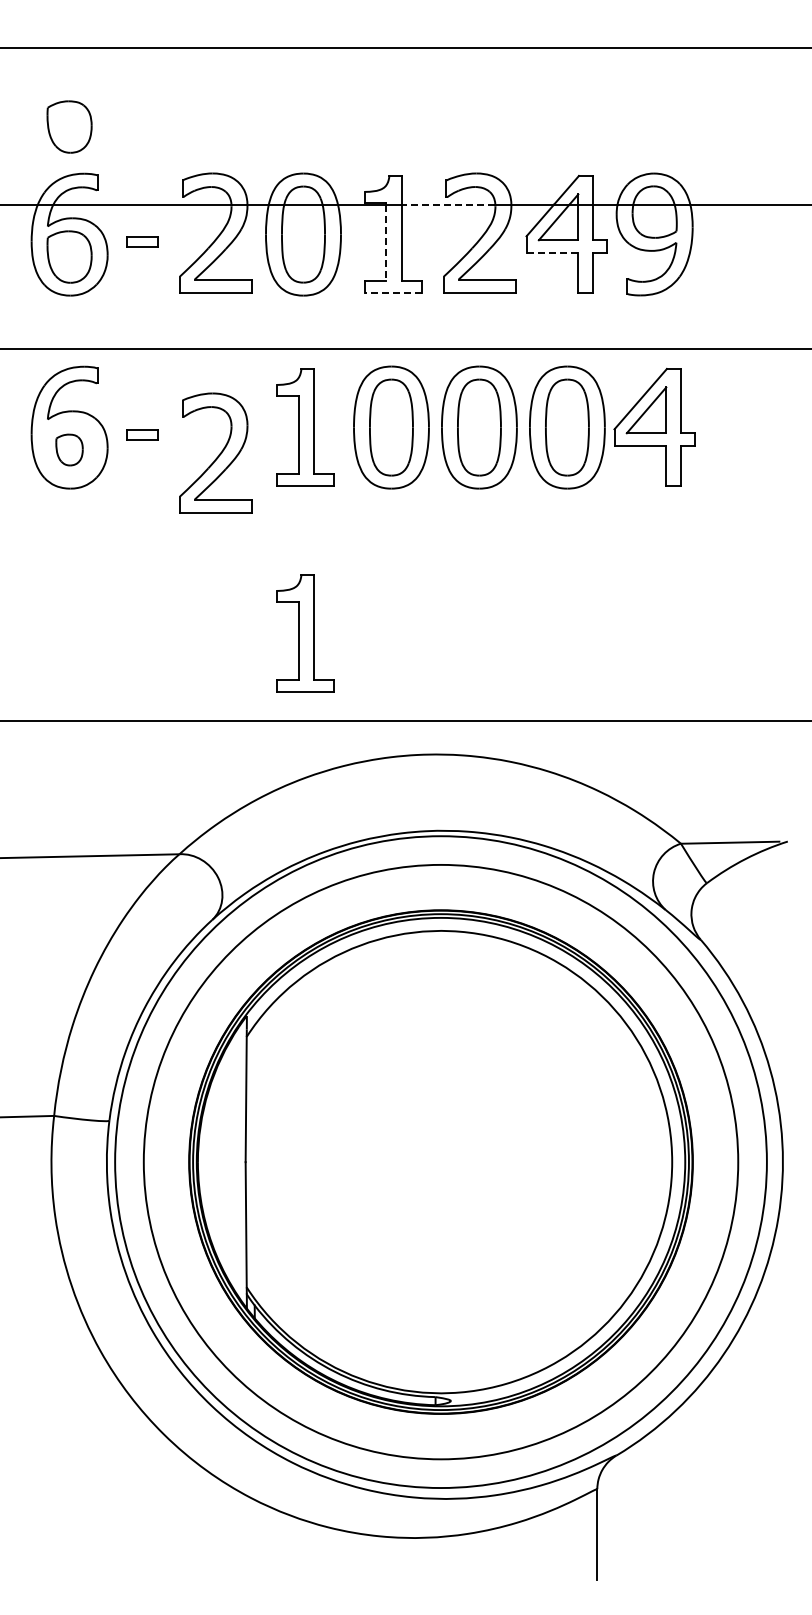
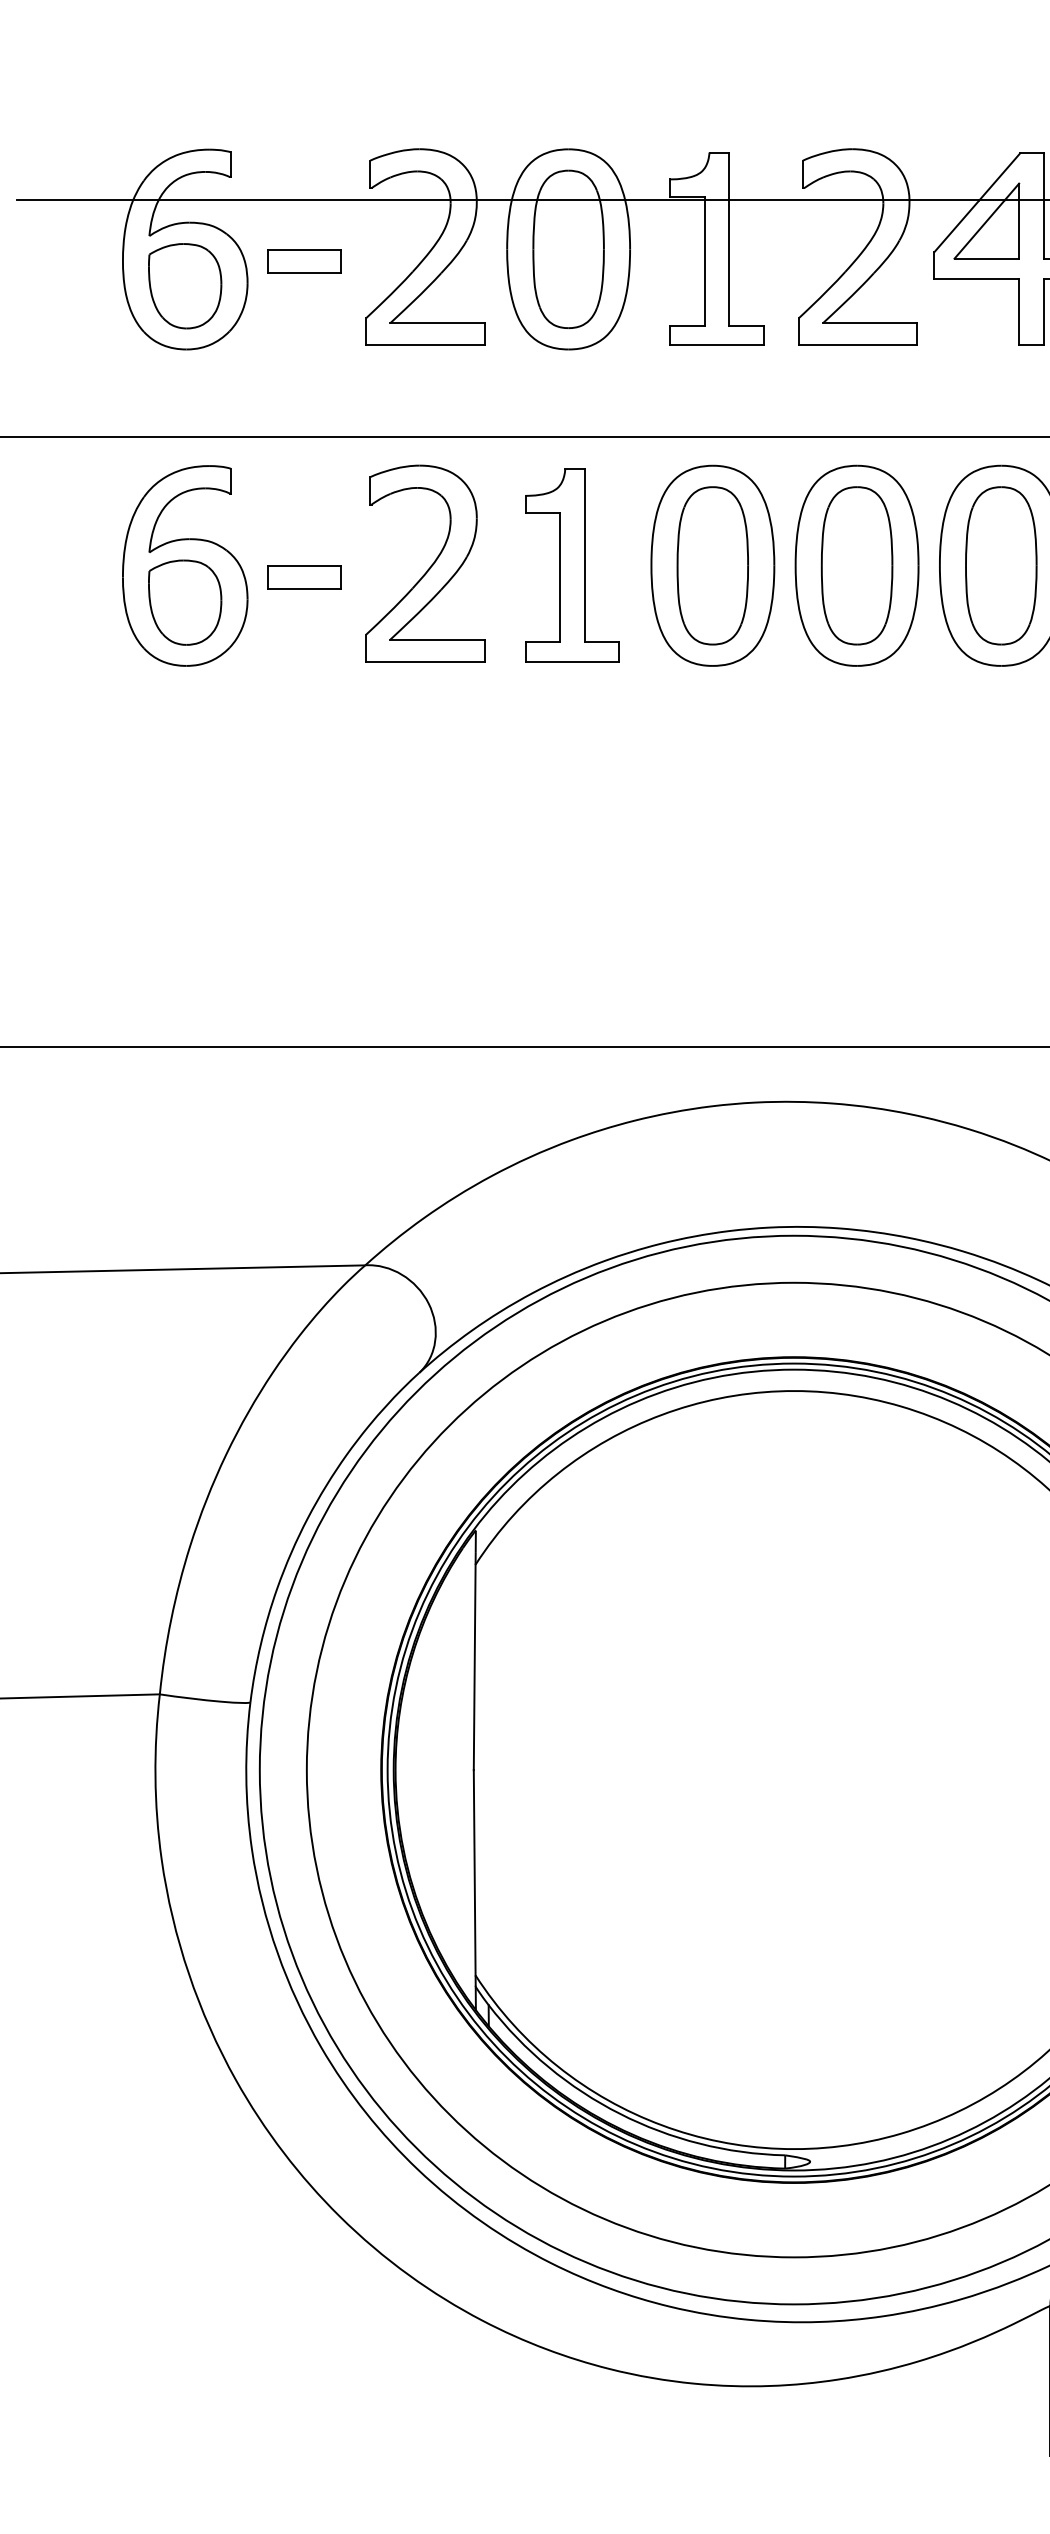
part: (69, 126) -> (185, 72), removed
line: (448, 204) -> (806, 200), dashed -> solid
part: (141, 241) -> (303, 260), size x1.43
line: (386, 243) -> (704, 264), dashed -> solid
line: (552, 252) -> (976, 278), dashed -> solid
line: (393, 293) -> (716, 345), dashed -> solid
part: (141, 434) -> (303, 577), size x1.43
part: (69, 449) -> (185, 601), size x1.67
part: (215, 452) -> (424, 562), moved
part: (305, 633) -> (571, 903), removed

